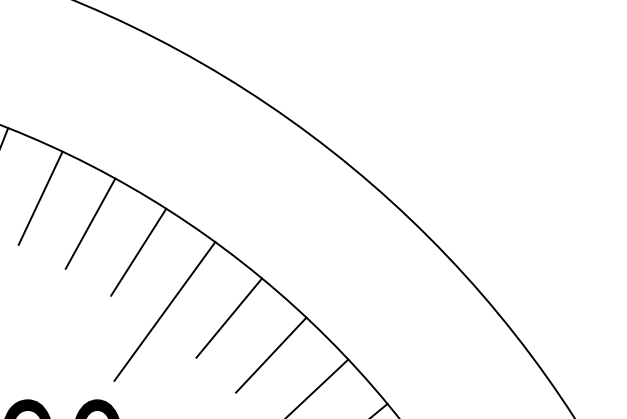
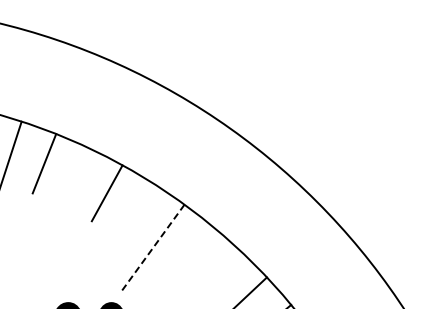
line: (39, 198) -> (75, 177), removed
line: (139, 251) -> (137, 210), removed
line: (165, 312) -> (153, 248), solid -> dashed
line: (228, 317) -> (192, 251), removed
line: (271, 354) -> (219, 274), removed

